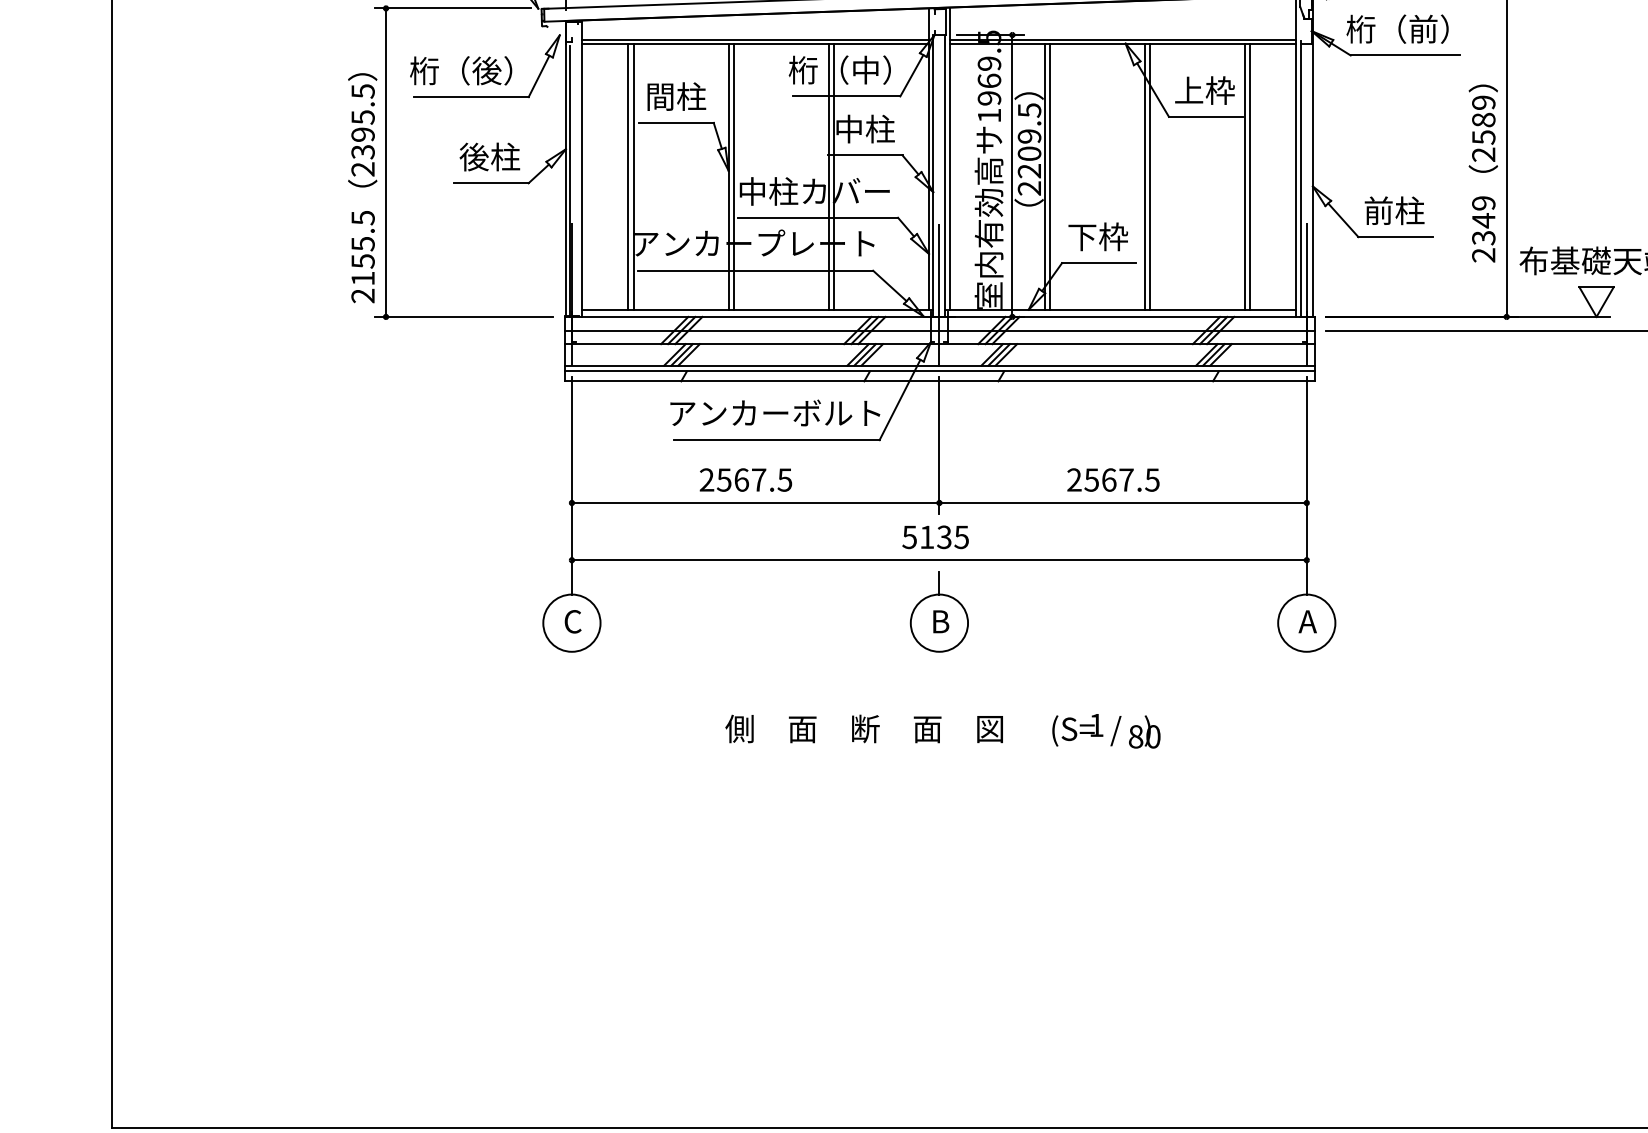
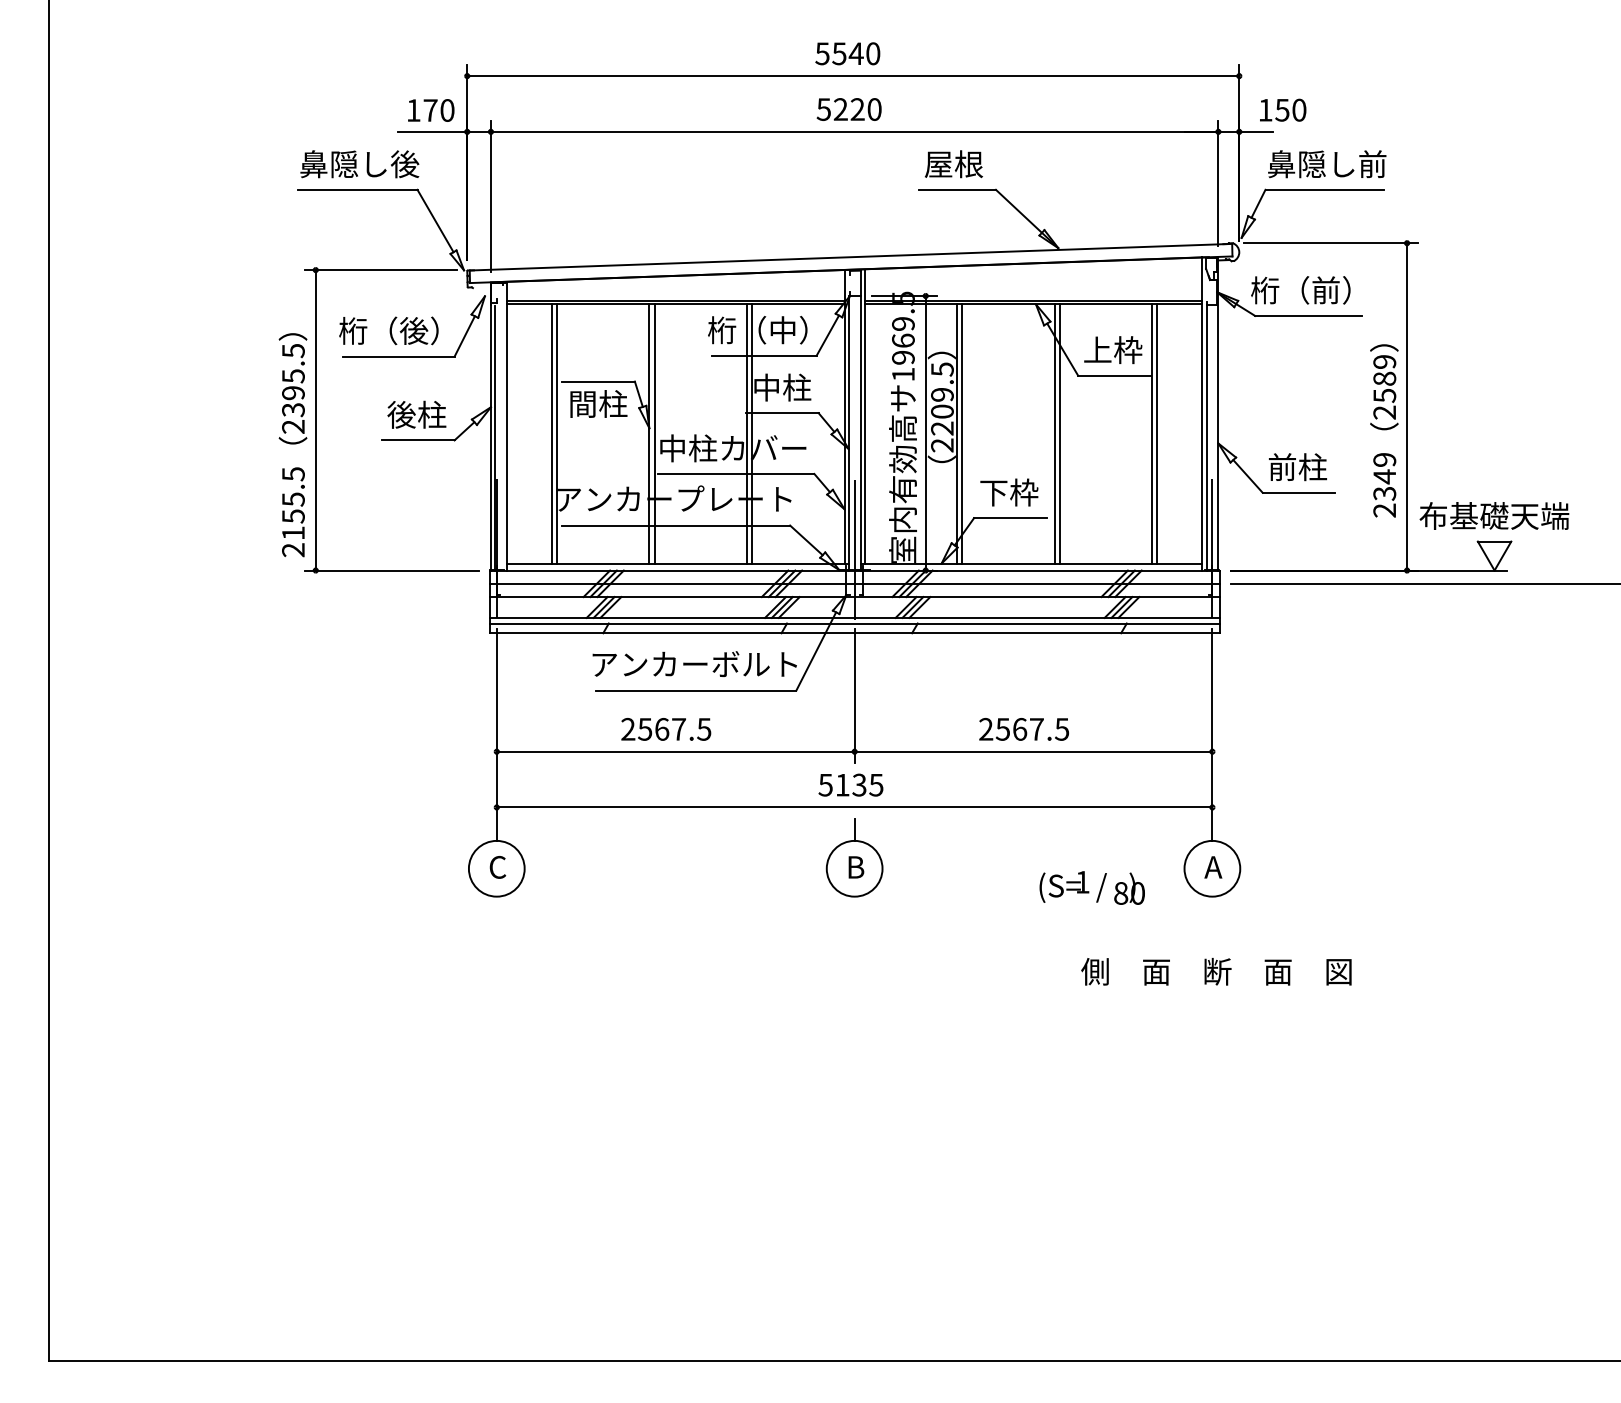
text: (676, 96) -> (598, 403), moved
text: (864, 728) -> (1216, 971), moved
text: (1105, 730) -> (1091, 887), moved

